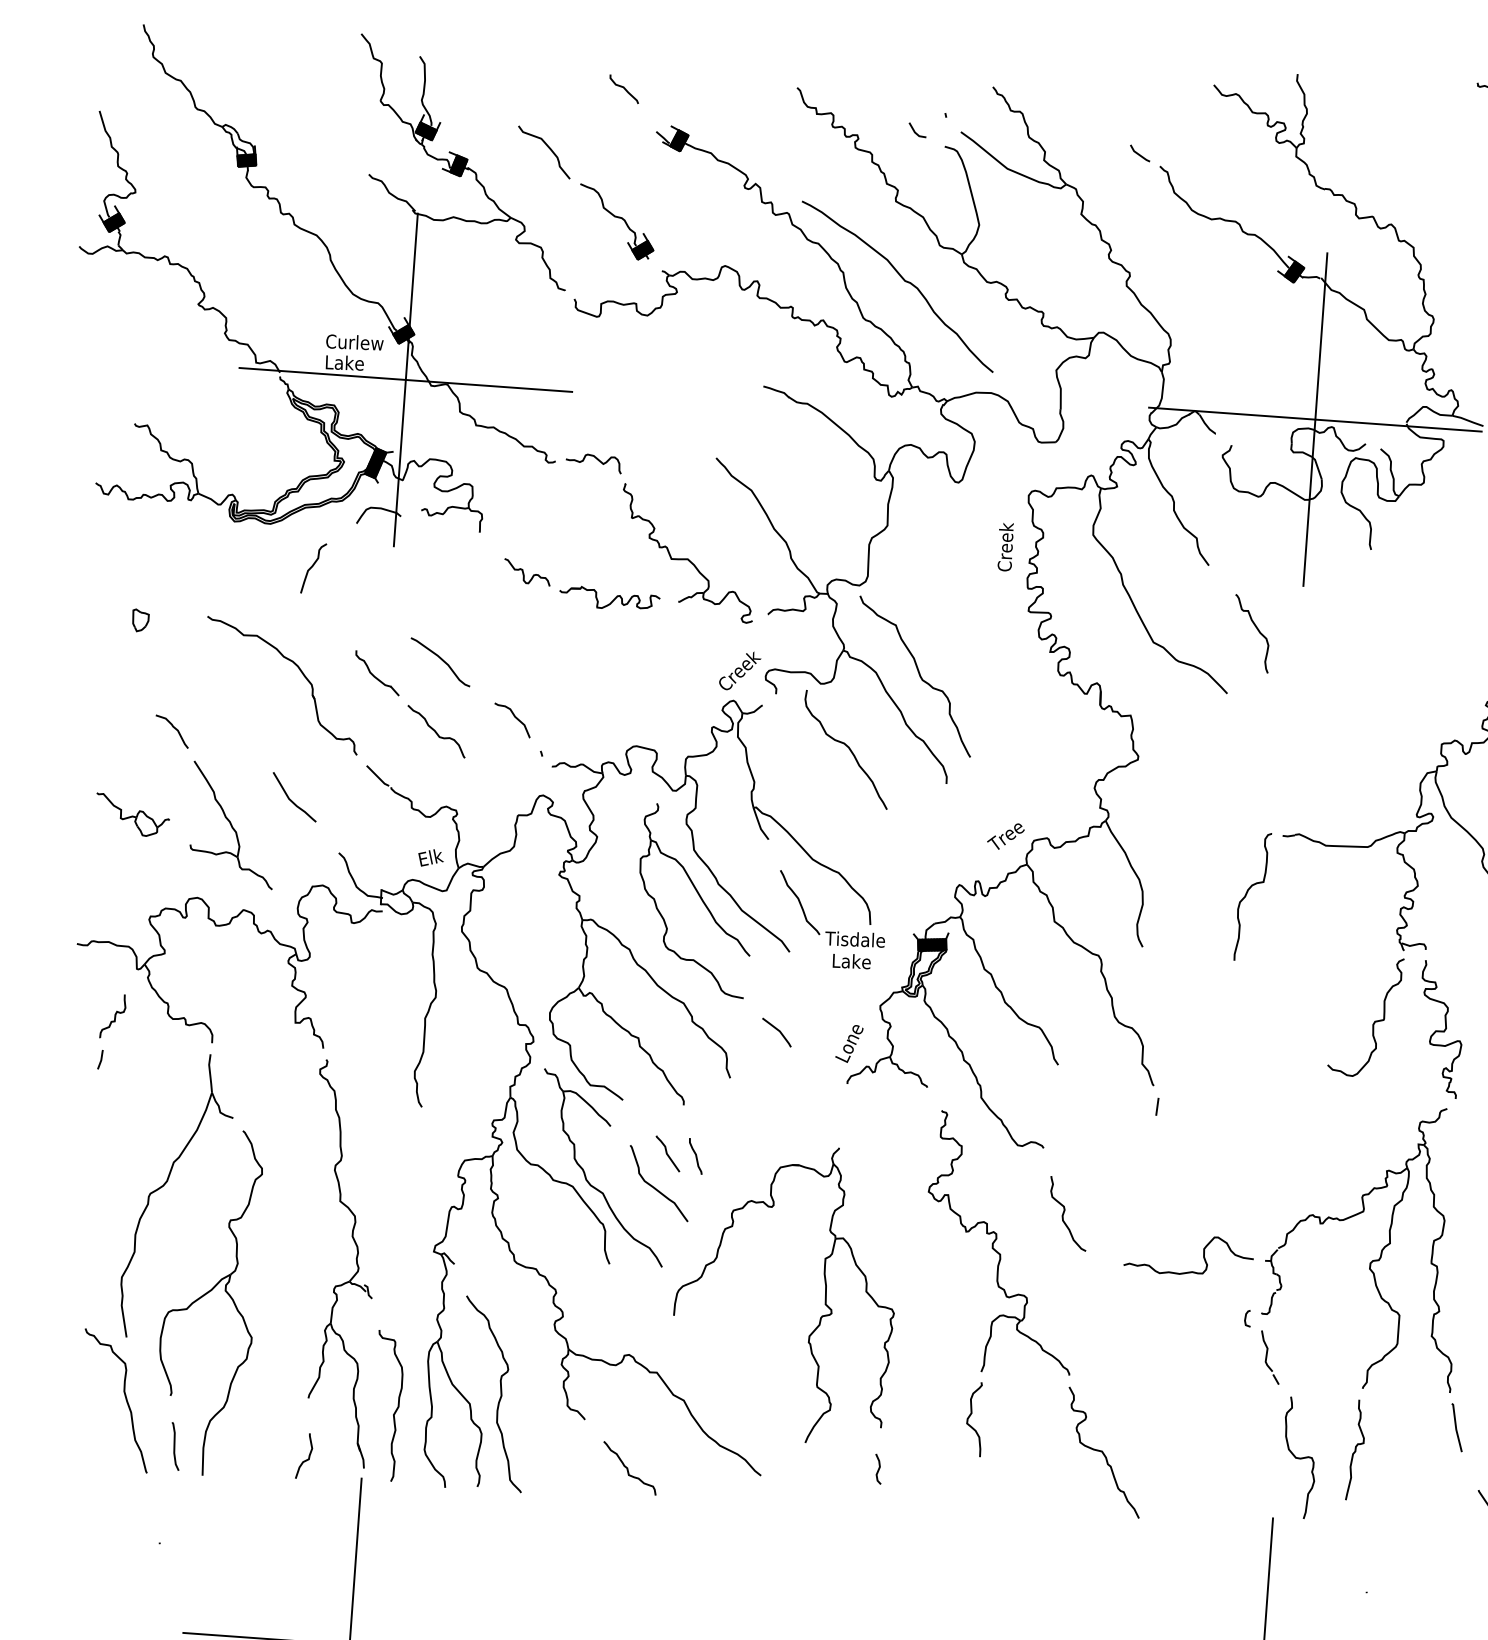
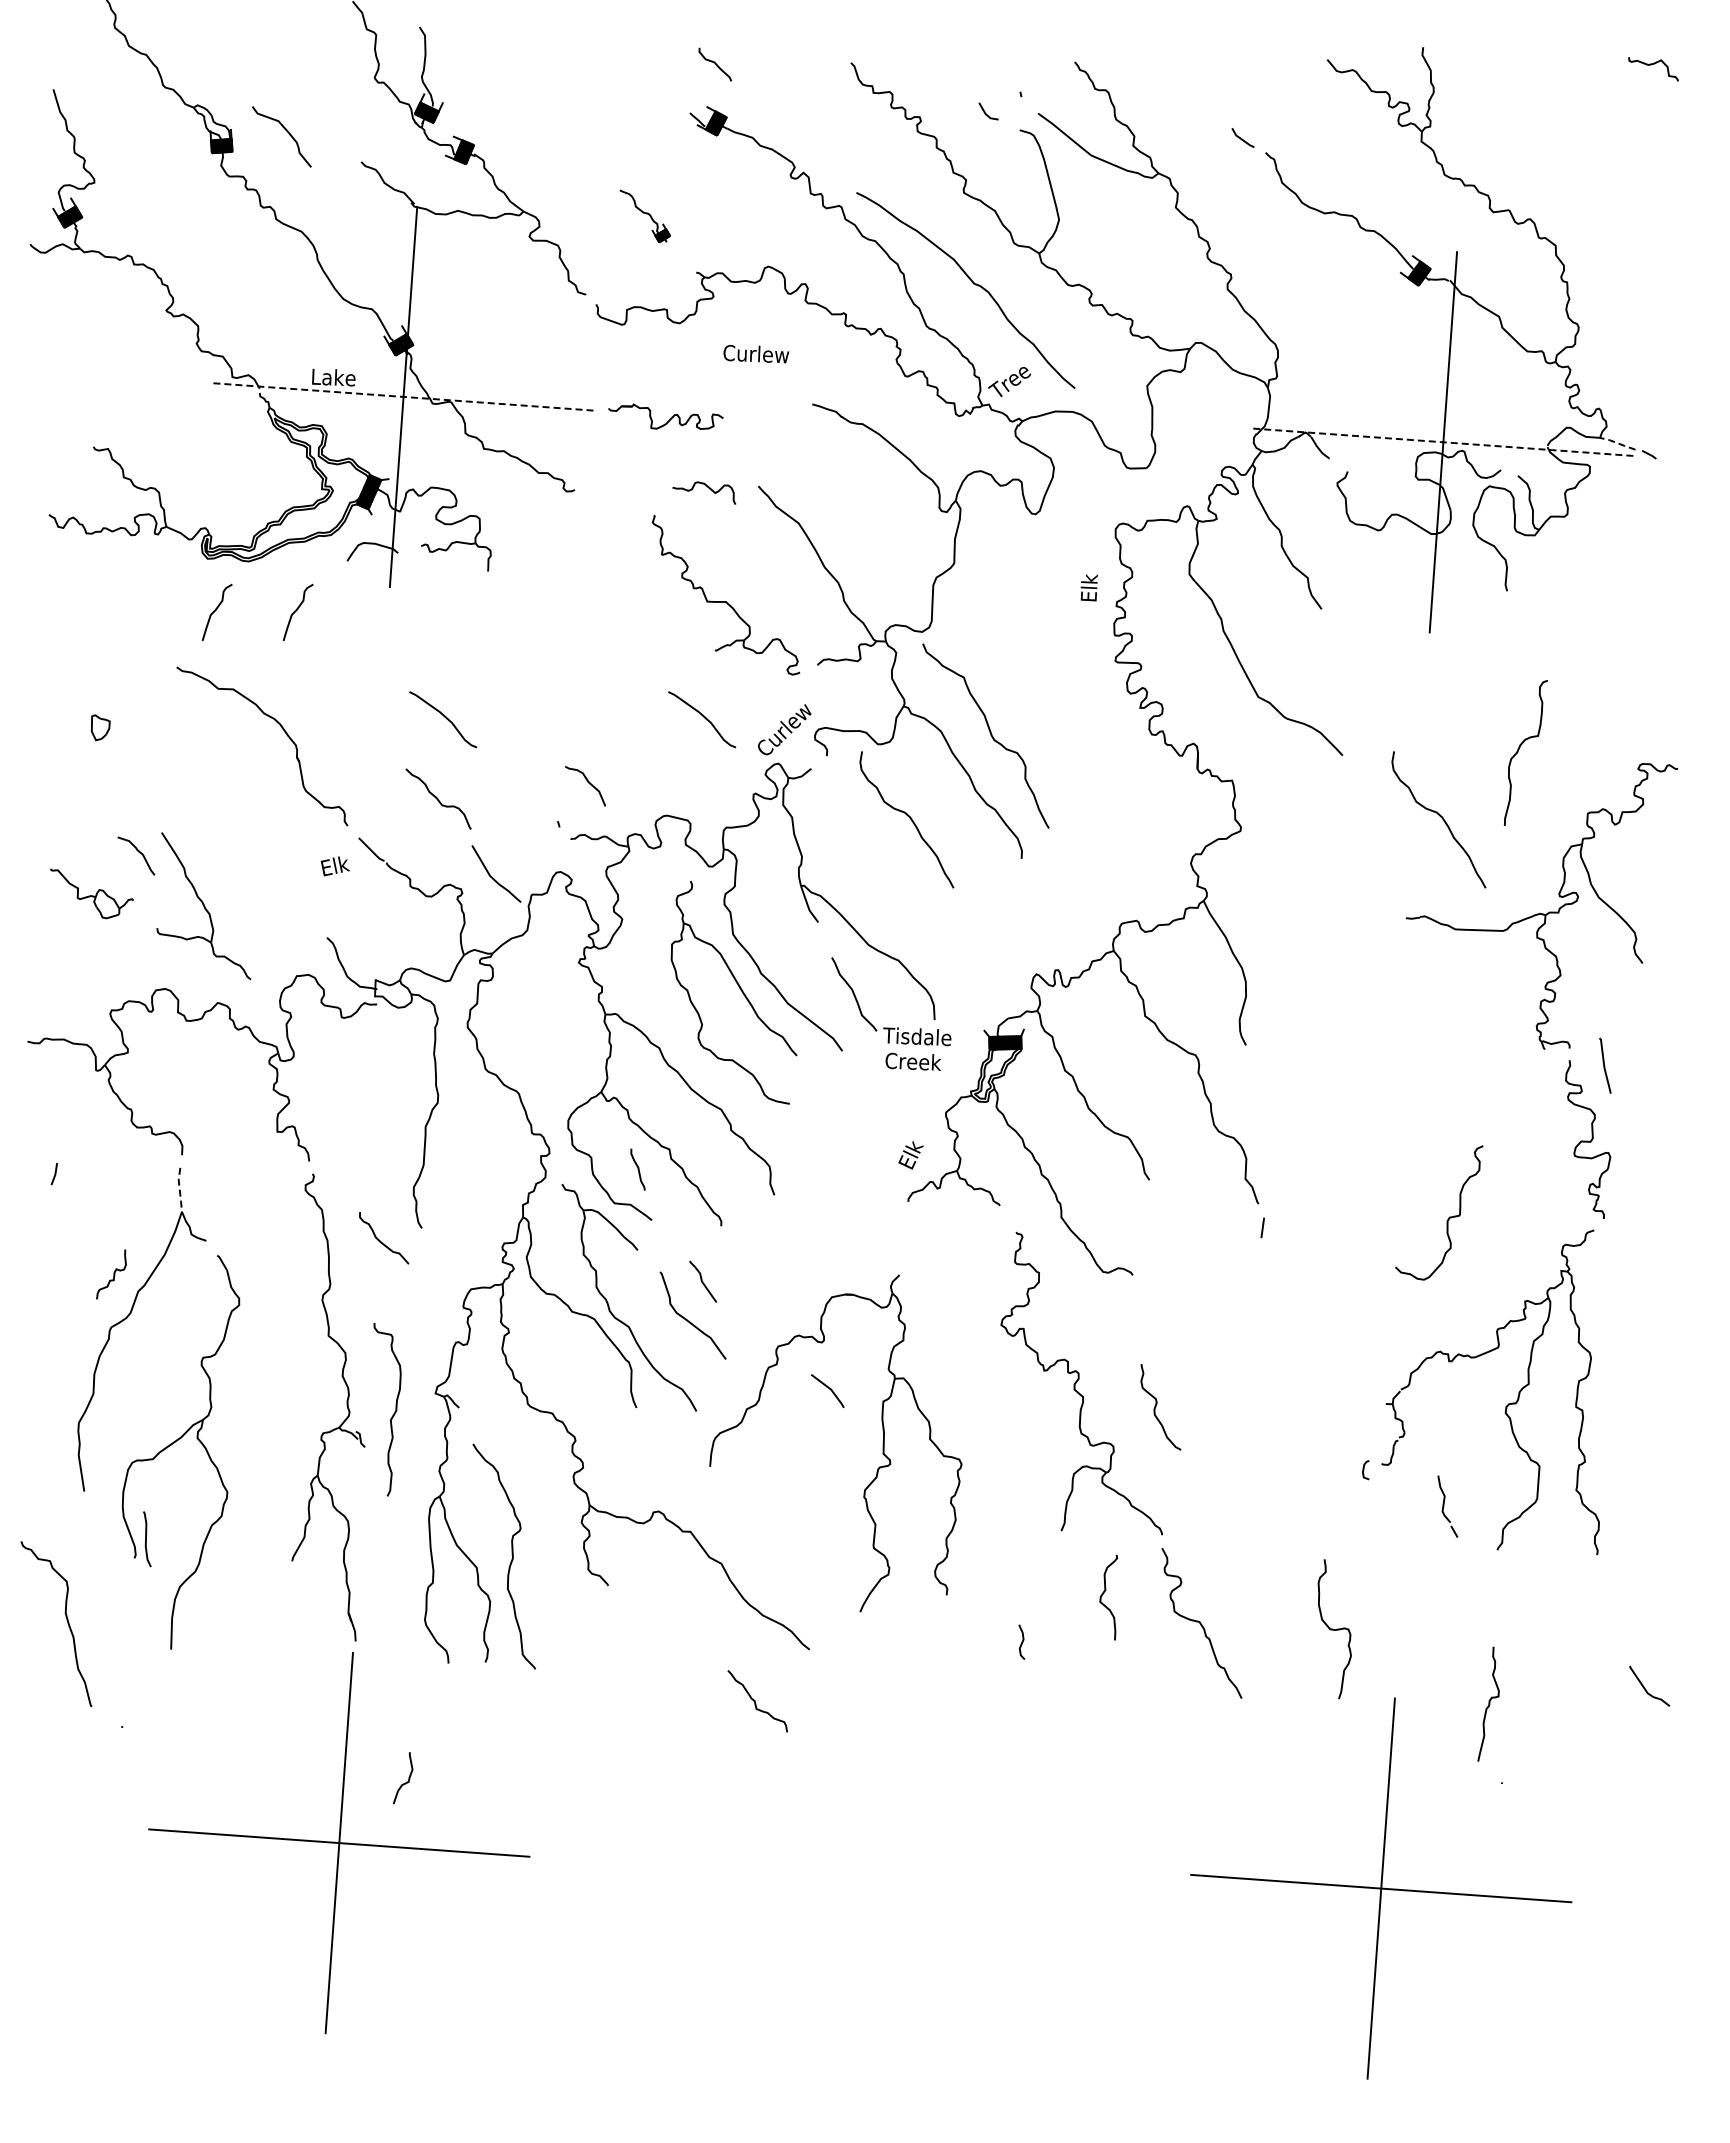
curve: (623, 88) -> (714, 63), moved
curve: (548, 147) -> (286, 131), moved
part: (616, 222) -> (644, 216), size x0.6
text: (355, 342) -> (756, 354), moved
line: (405, 379) -> (403, 396), solid -> dashed
line: (1315, 419) -> (1443, 442), solid -> dashed
line: (1467, 420) -> (1617, 443), solid -> dashed
curve: (596, 459) -> (707, 487), moved
text: (1005, 546) -> (1089, 587), Creek -> Elk
curve: (242, 566) -> (216, 610), added
curve: (523, 572) -> (538, 616), removed
part: (609, 597) -> (665, 416), moved
part: (140, 620) -> (100, 727), moved
curve: (1256, 629) -> (1376, 682), removed
curve: (668, 660) -> (703, 717), added
text: (739, 670) -> (784, 729), Creek -> Curlew
part: (377, 673) -> (384, 1238), moved
curve: (515, 718) -> (588, 783), moved
curve: (174, 728) -> (138, 852), moved
curve: (1312, 747) -> (1440, 817), added
curve: (291, 799) -> (492, 876), moved
text: (1005, 837) -> (1009, 382), moved
text: (430, 858) -> (334, 866), moved
curve: (1247, 893) -> (1519, 749), moved
text: (851, 961) -> (913, 1061), Lake -> Creek
curve: (114, 1016) -> (113, 1274), moved
curve: (1374, 1021) -> (1448, 1217), moved
line: (776, 1030) -> (827, 1388), moved
text: (849, 1043) -> (910, 1155), Lone -> Elk
line: (209, 1073) -> (179, 1189), solid -> dashed
curve: (695, 1156) -> (637, 1169), moved
curve: (1064, 1214) -> (1156, 1407), moved
curve: (1203, 1255) -> (1315, 1397), removed
part: (1270, 1357) -> (1447, 1506), moved
curve: (125, 1397) -> (66, 1620), moved
curve: (396, 1409) -> (393, 1413), moved
curve: (970, 1416) -> (1104, 1593), moved
line: (1457, 1427) -> (1605, 1065), moved
curve: (174, 1446) -> (146, 1539), moved
curve: (1354, 1449) -> (1488, 1703), moved
curve: (1299, 1458) -> (1334, 1629), moved
curve: (305, 1459) -> (404, 1782), moved
curve: (627, 1468) -> (755, 1701), moved
curve: (878, 1468) -> (1021, 1641), moved

